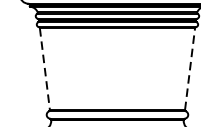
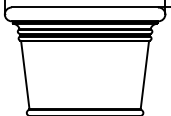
line: (189, 68) -> (144, 74), dashed -> solid
line: (45, 69) -> (25, 75), dashed -> solid

